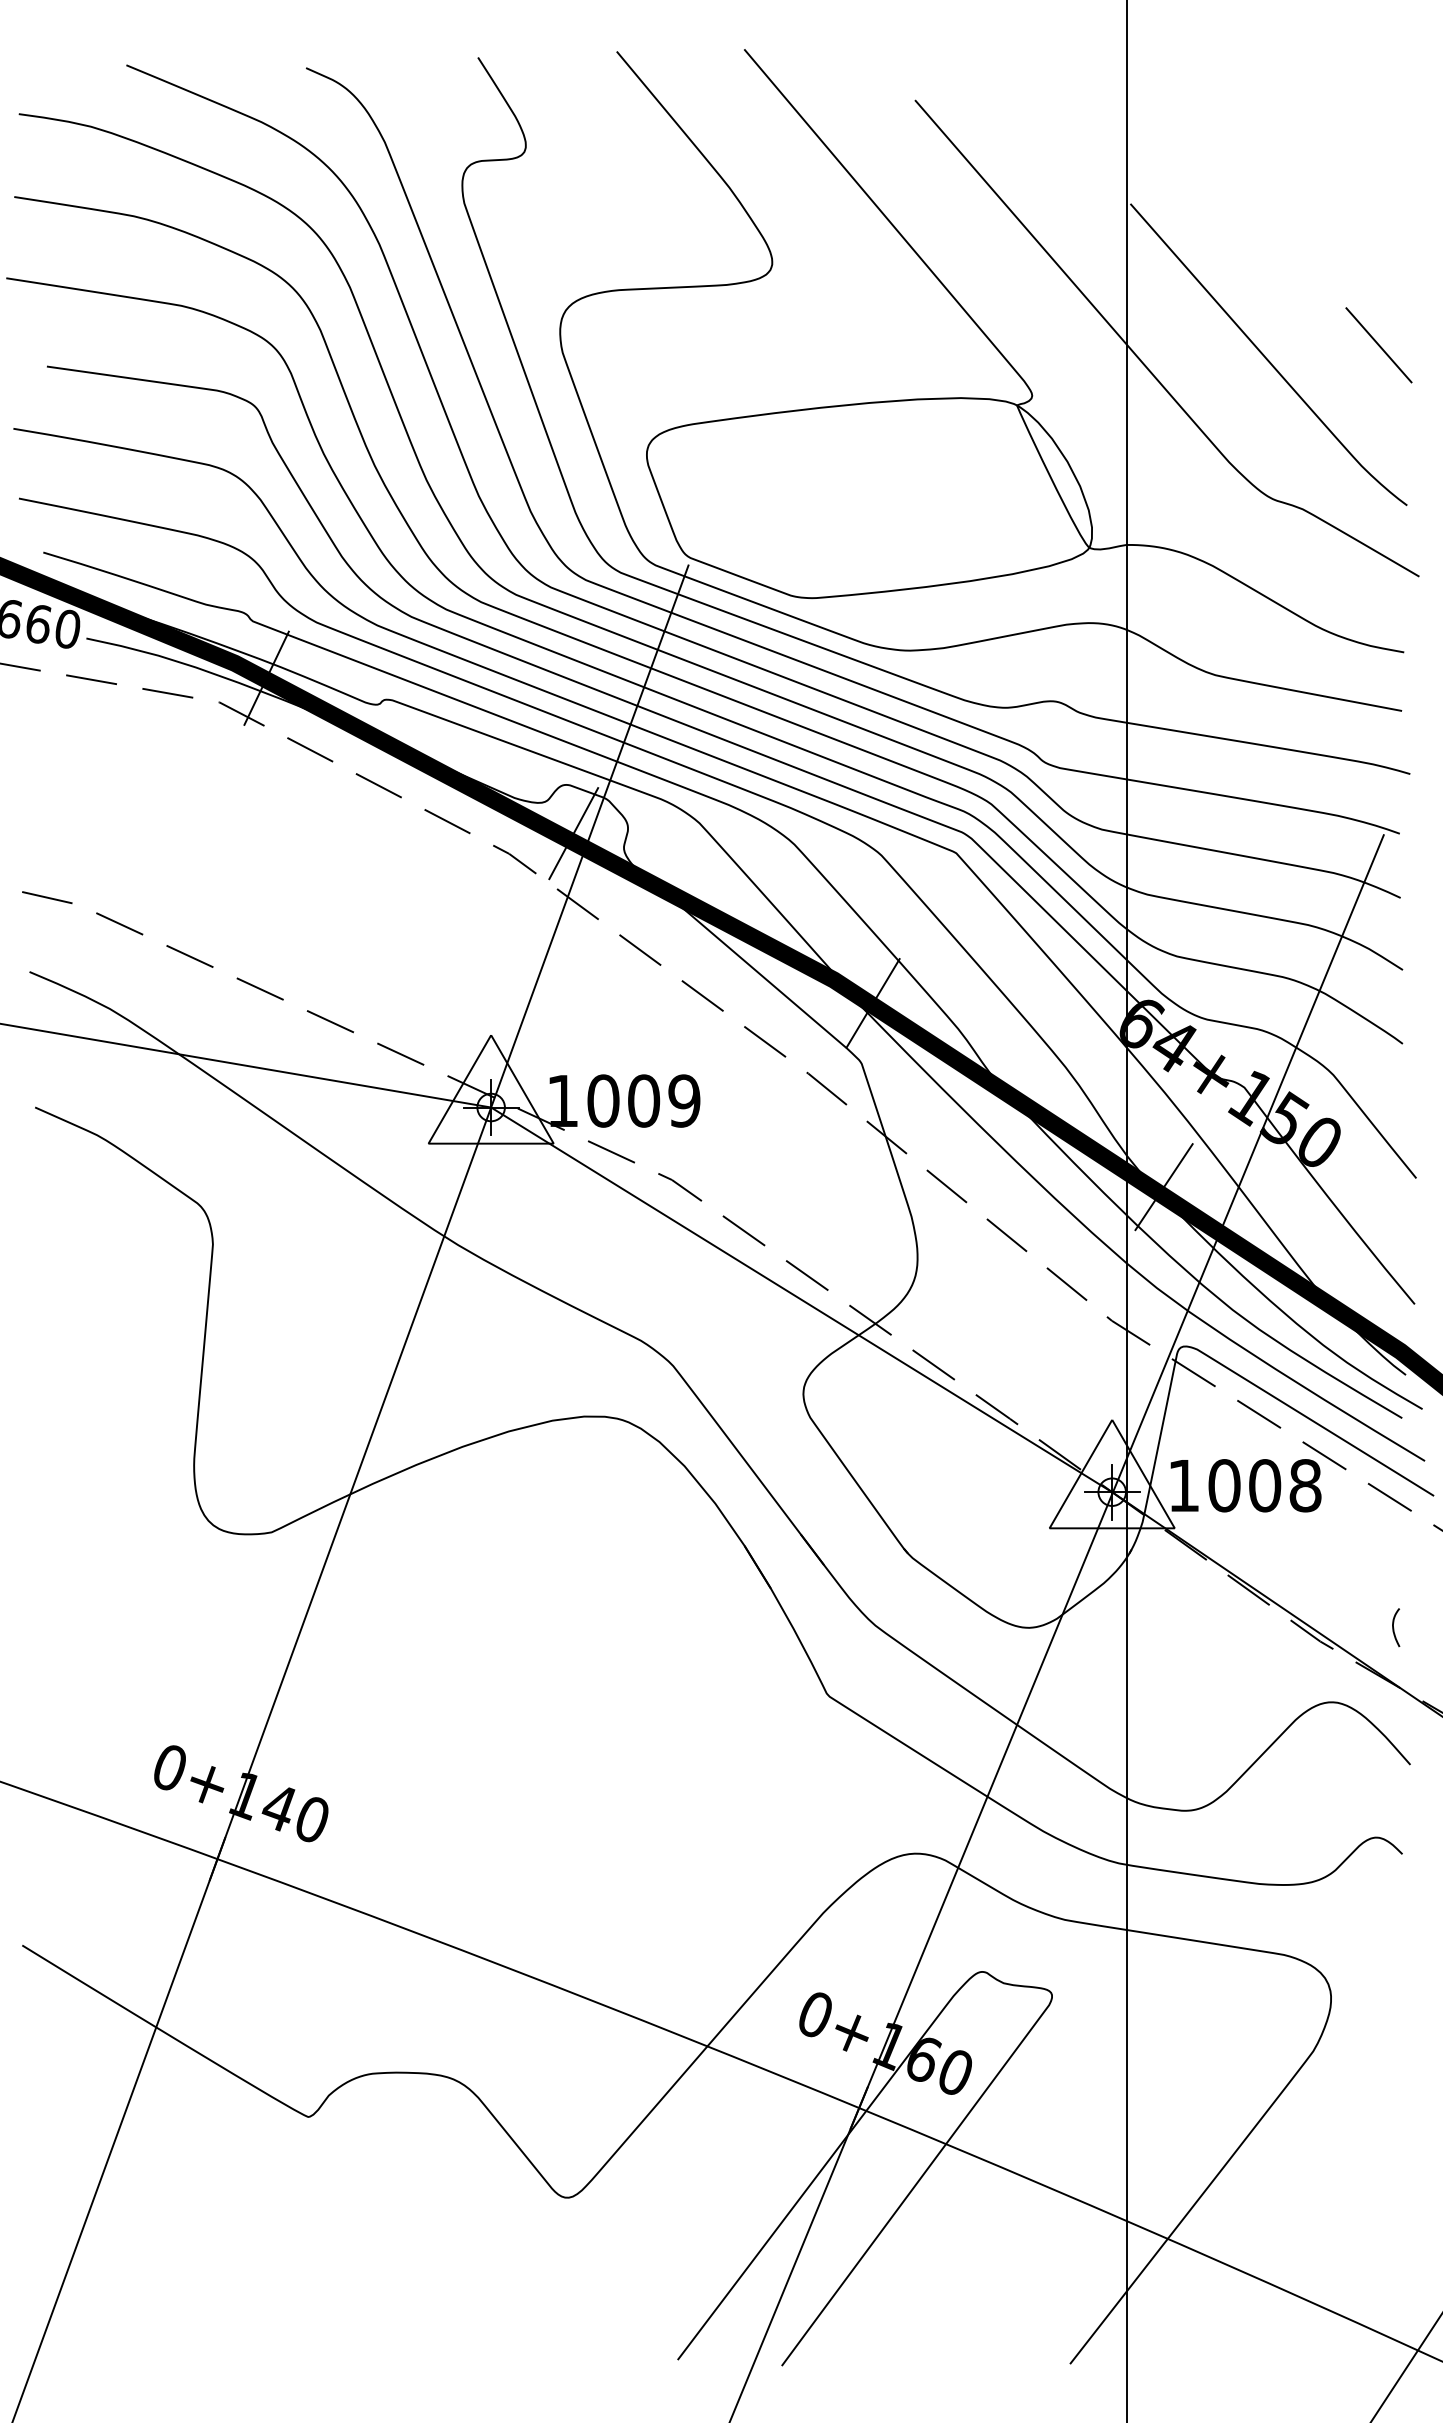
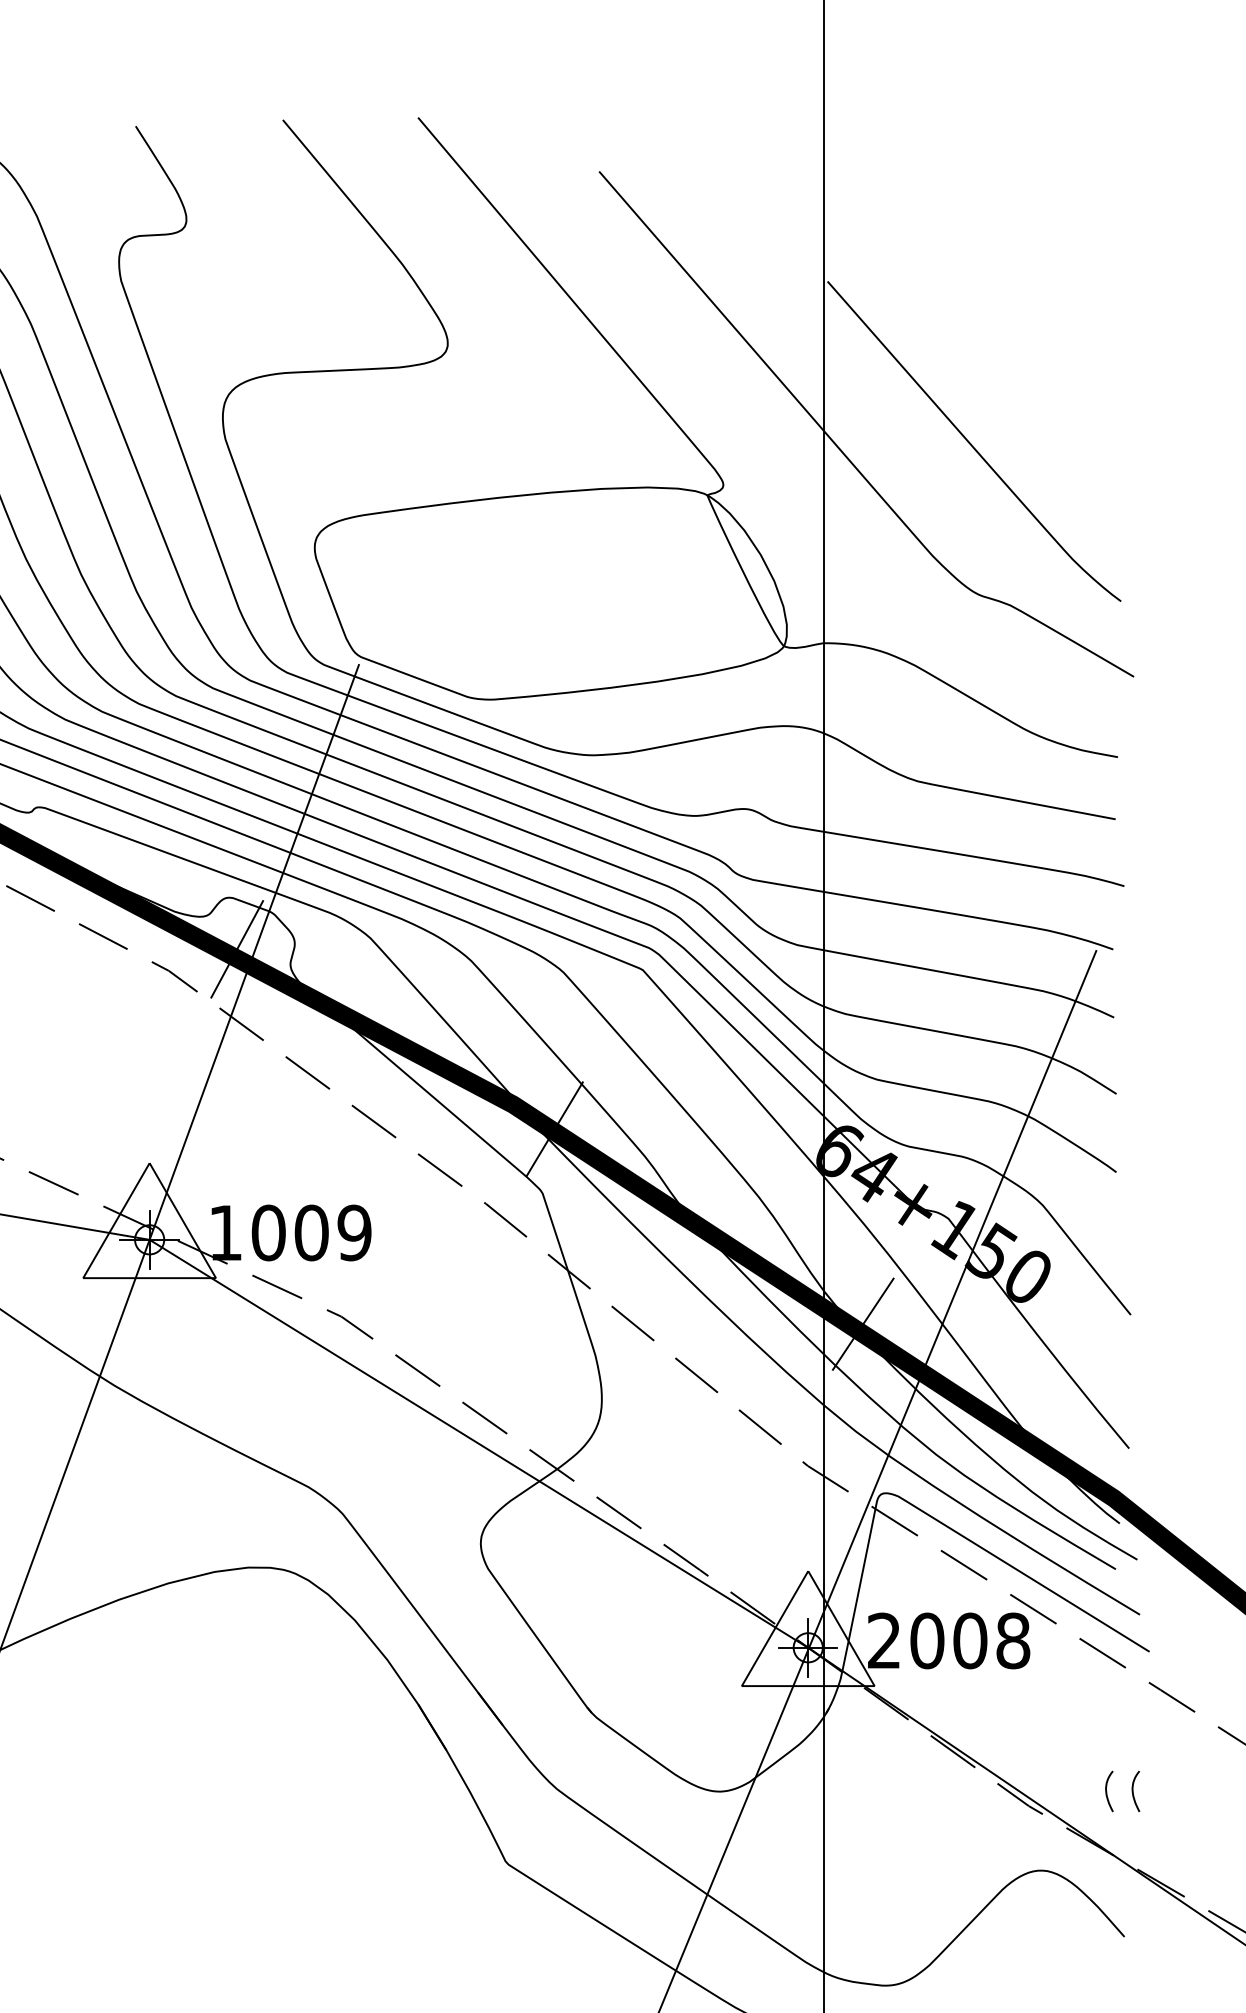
line: (1378, 345) -> (1090, 431), removed
text: (1183, 1485) -> (883, 1640), 1008 -> 2008
curve: (1419, 1628) -> (1134, 1792), added

